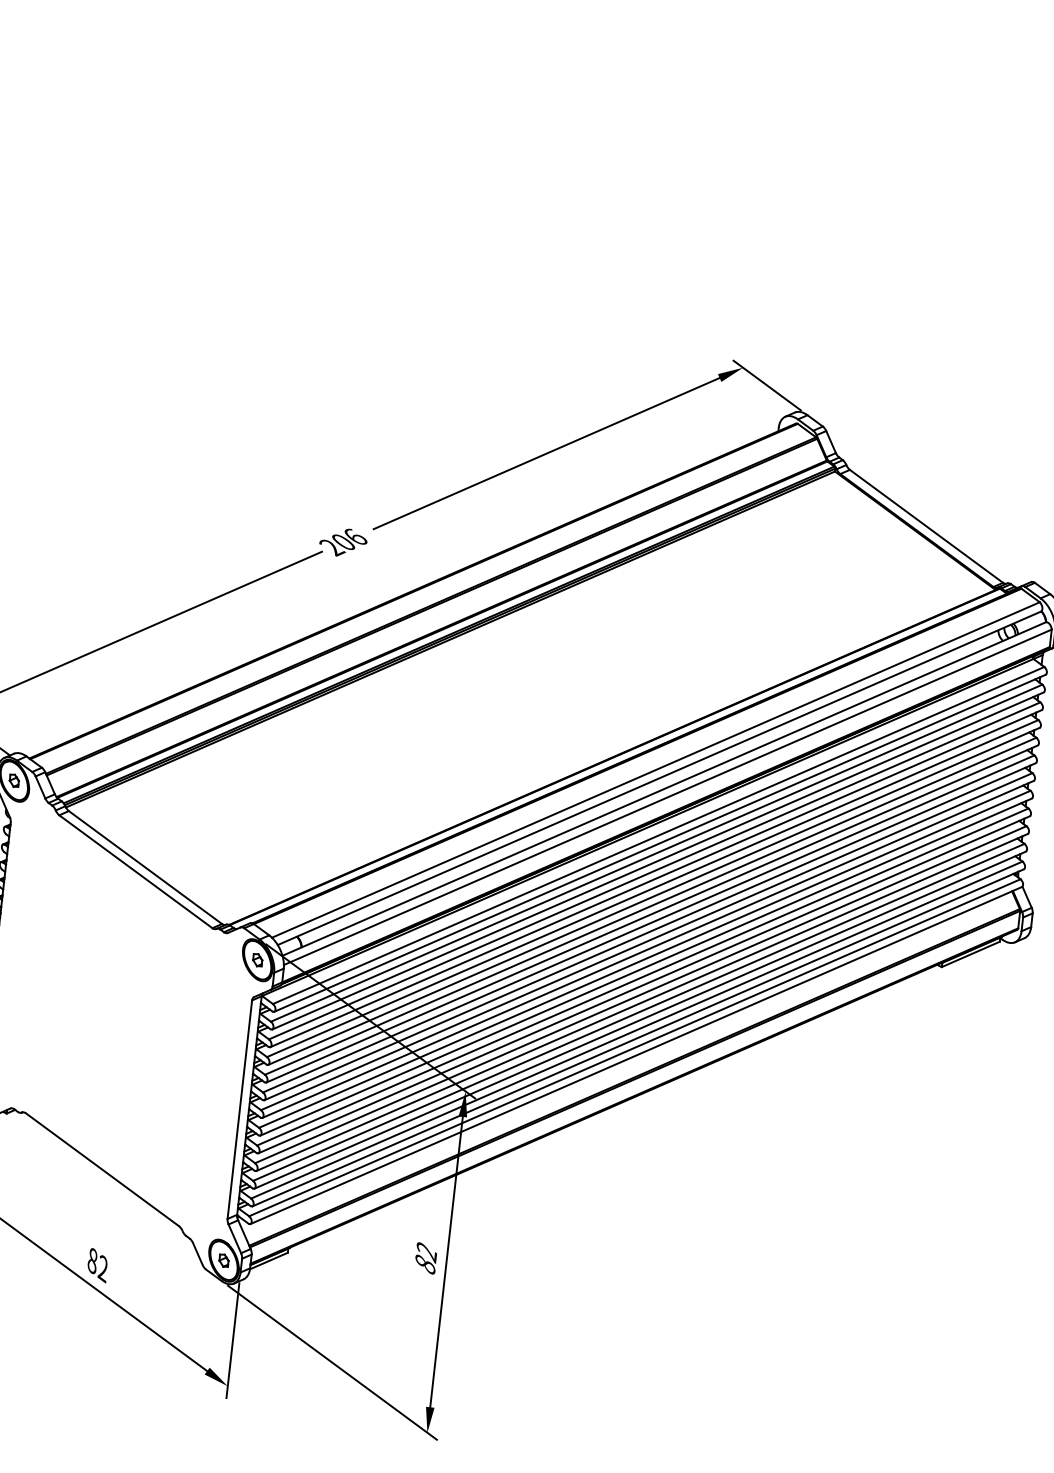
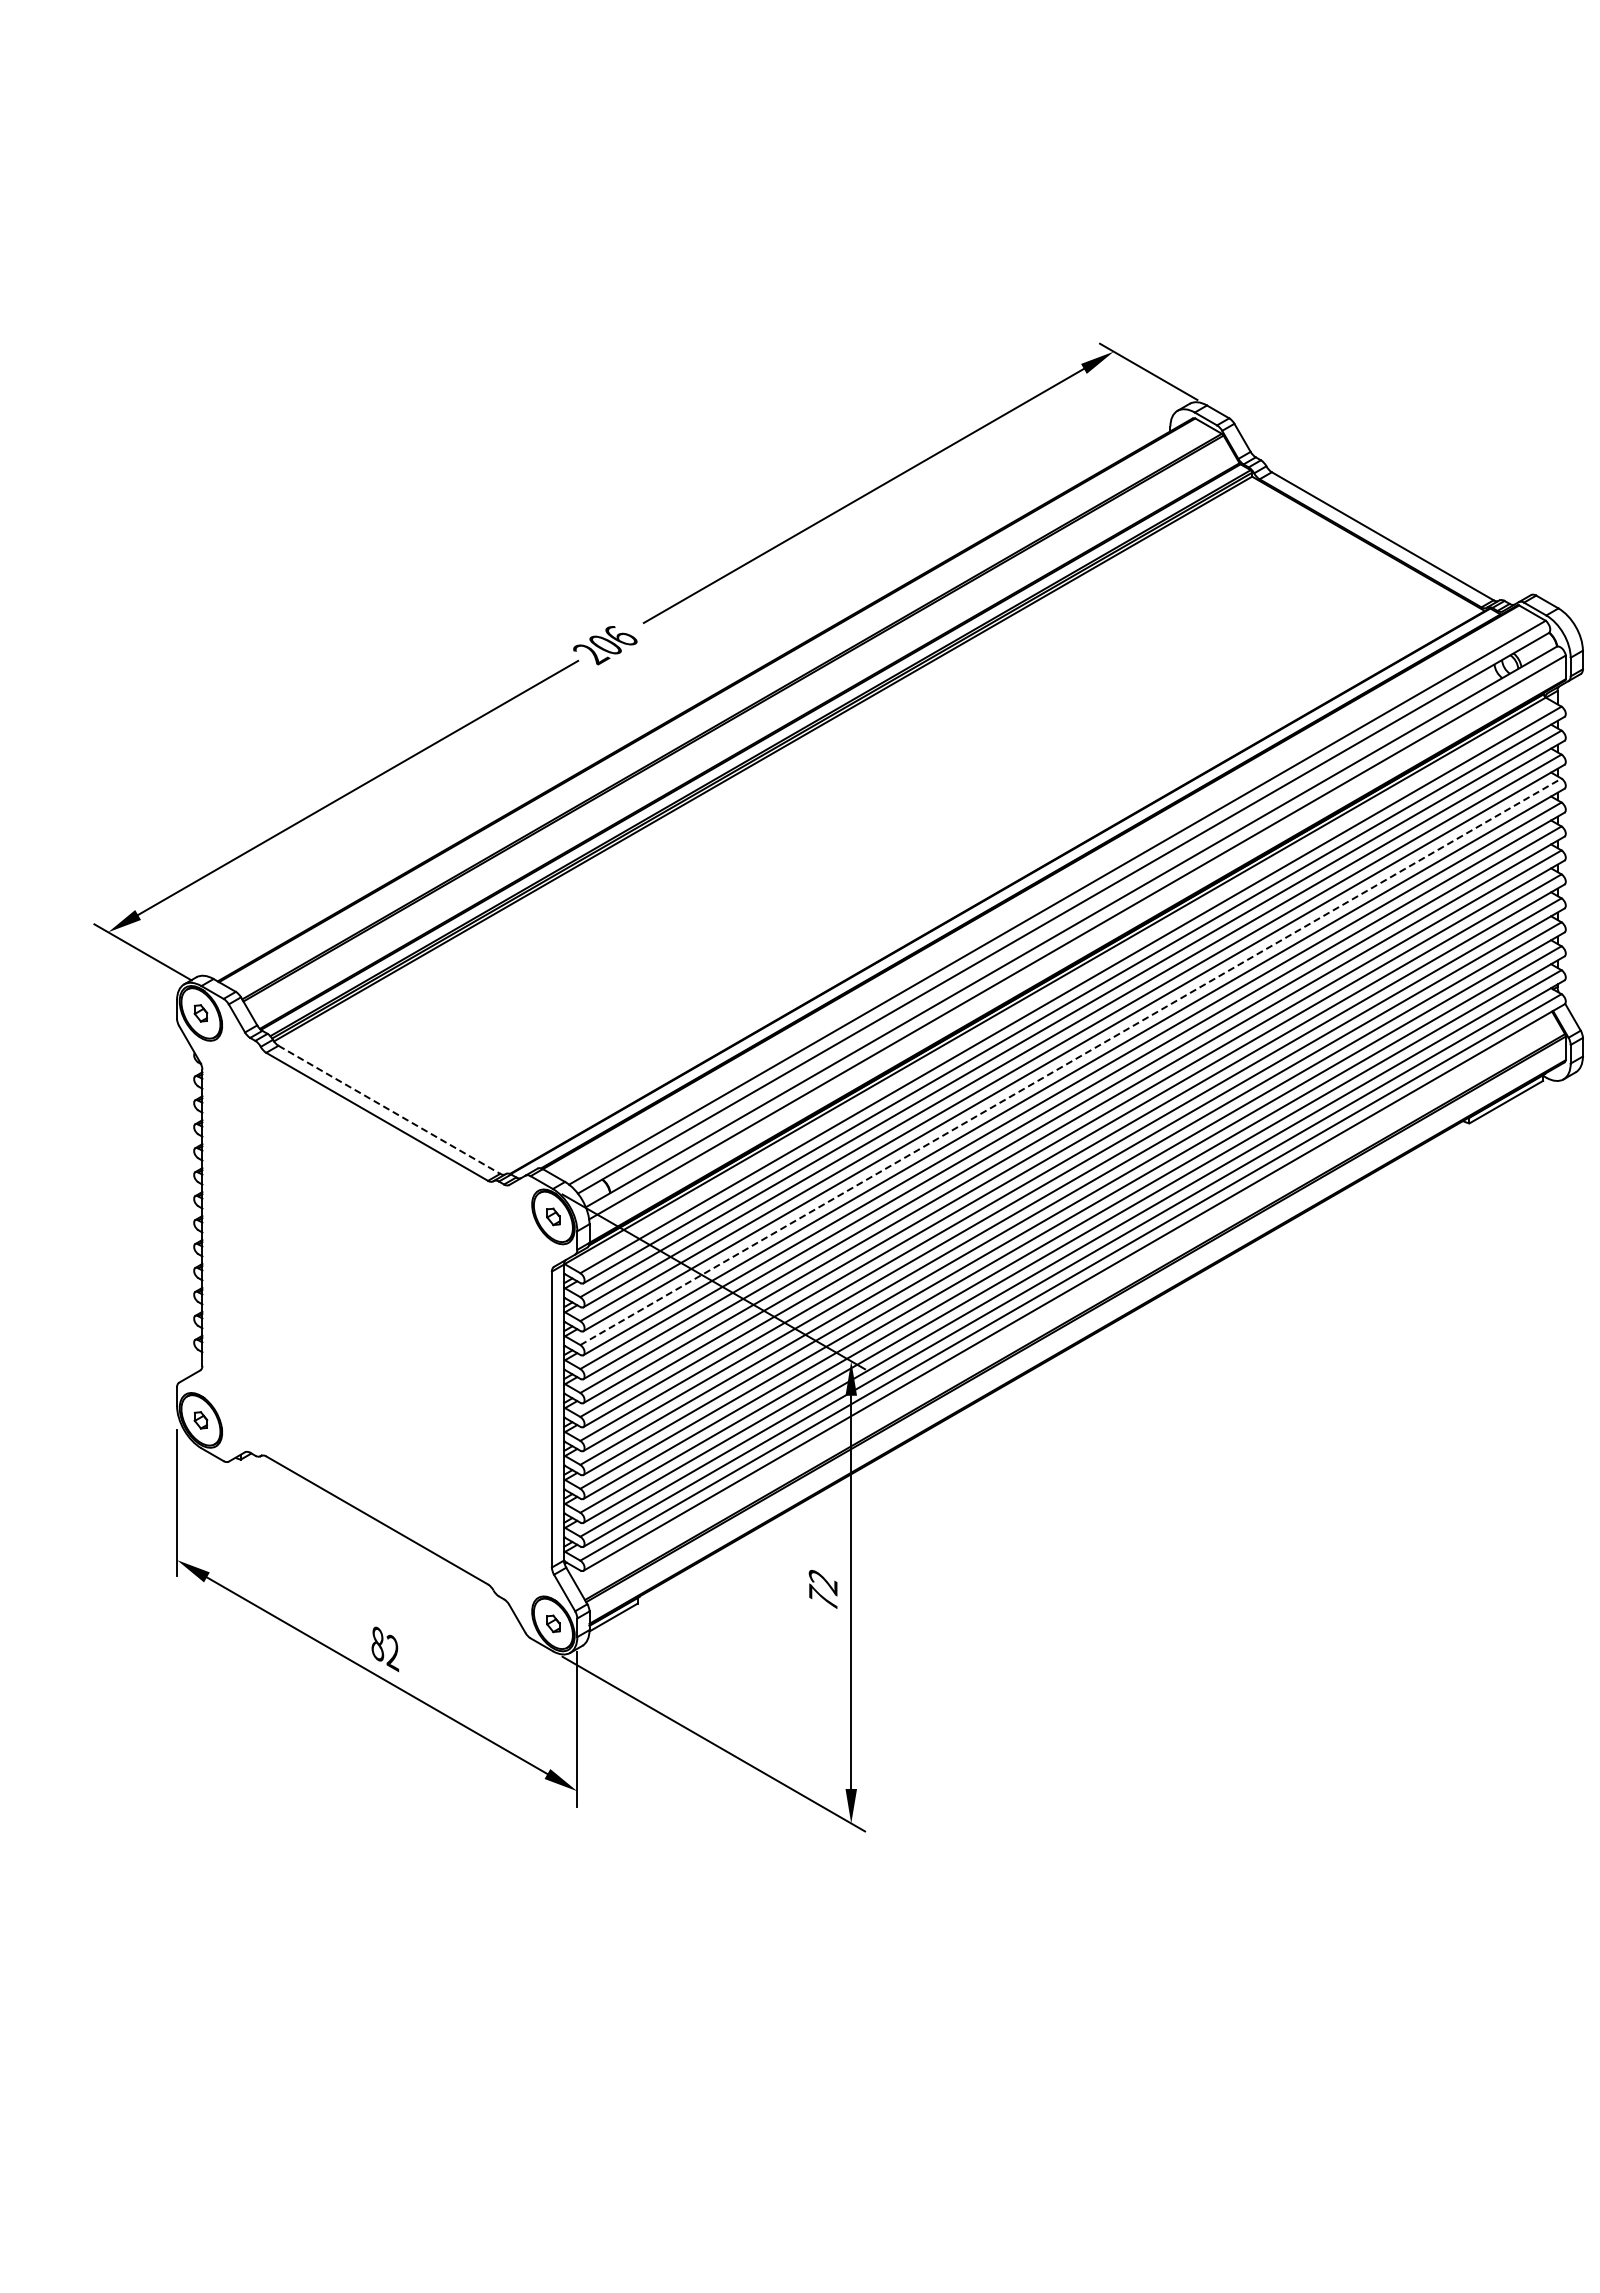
line: (145, 868) -> (389, 1110), solid -> dashed
line: (653, 888) -> (1071, 1061), solid -> dashed
text: (424, 1263) -> (822, 1597), 82 -> 72

